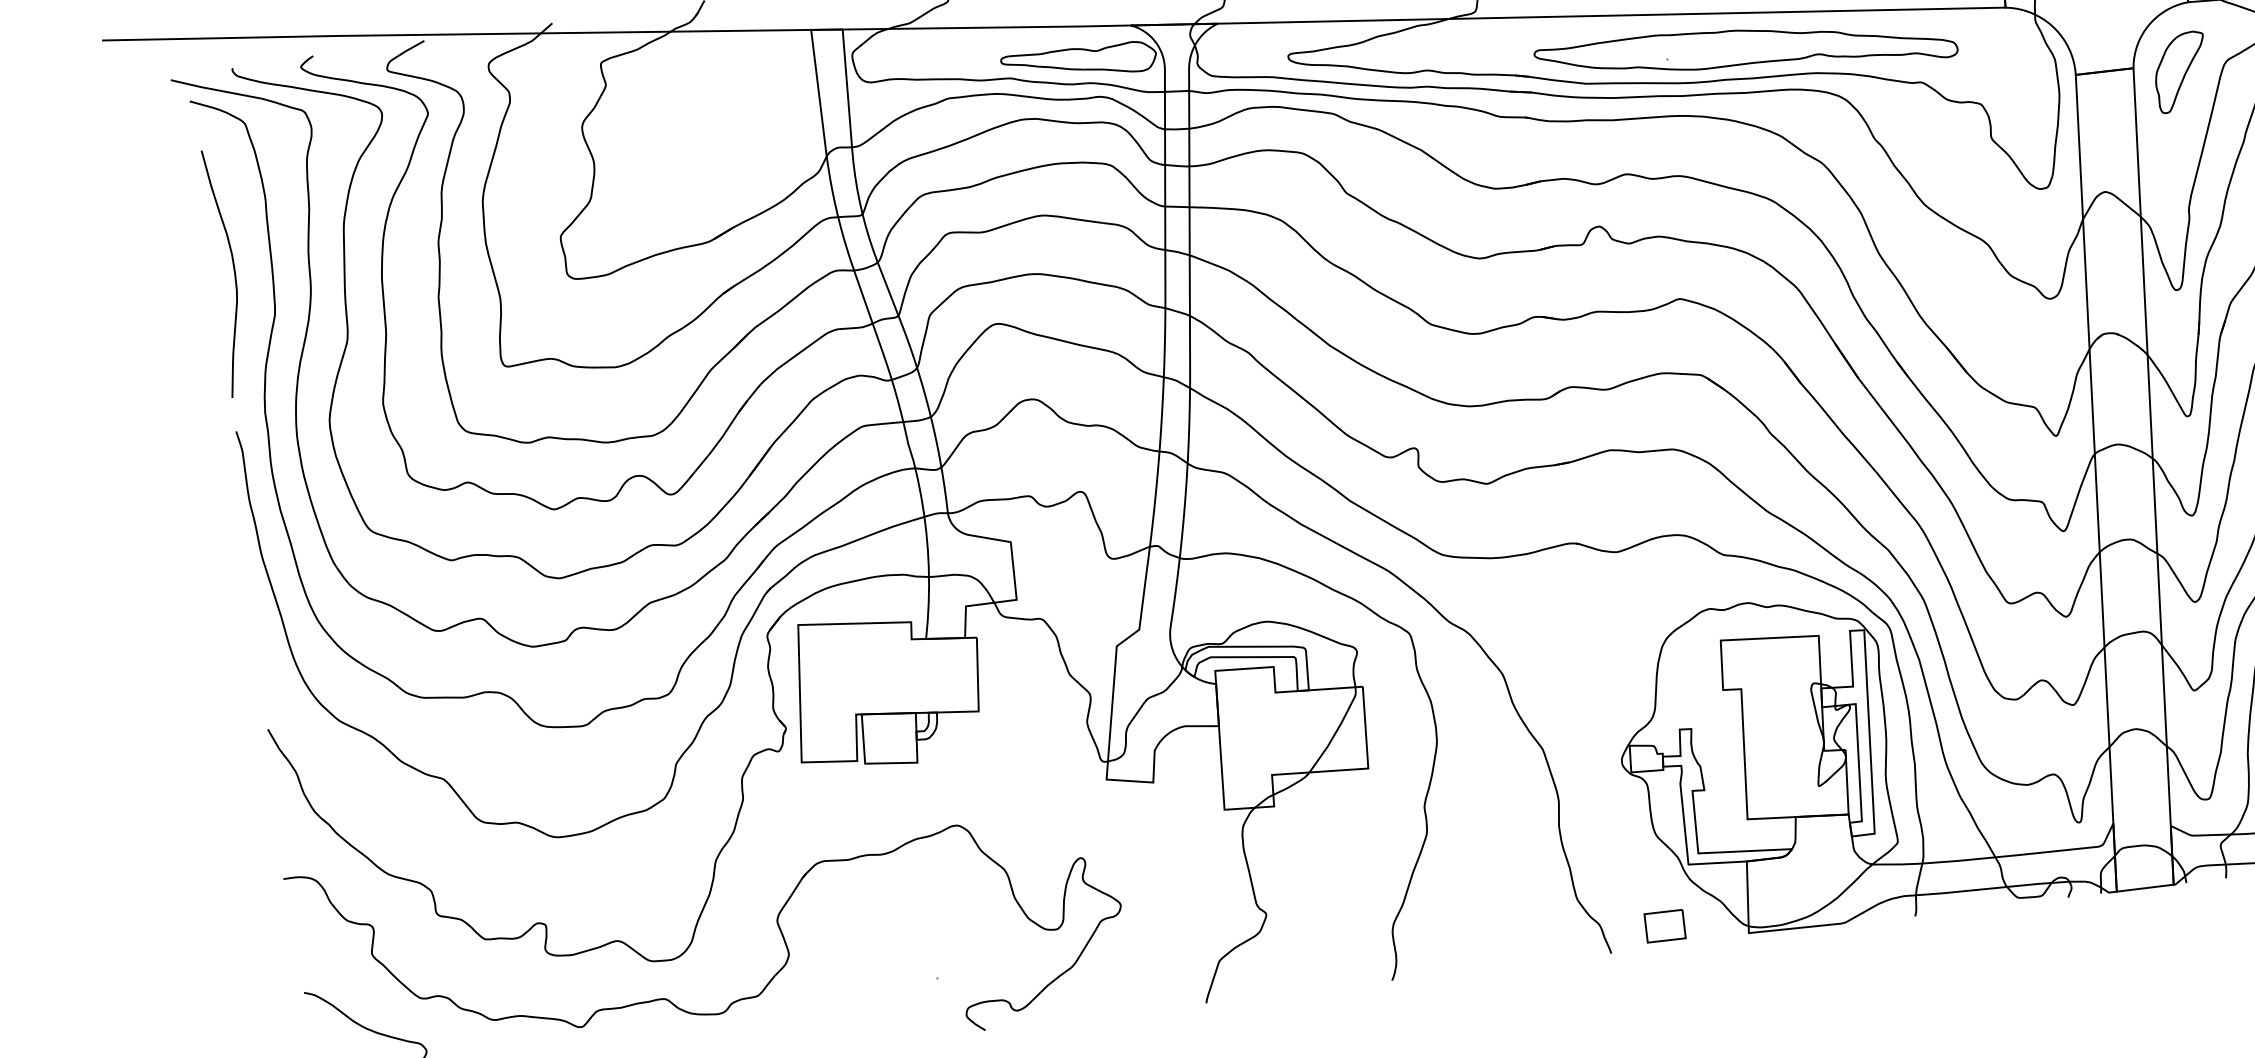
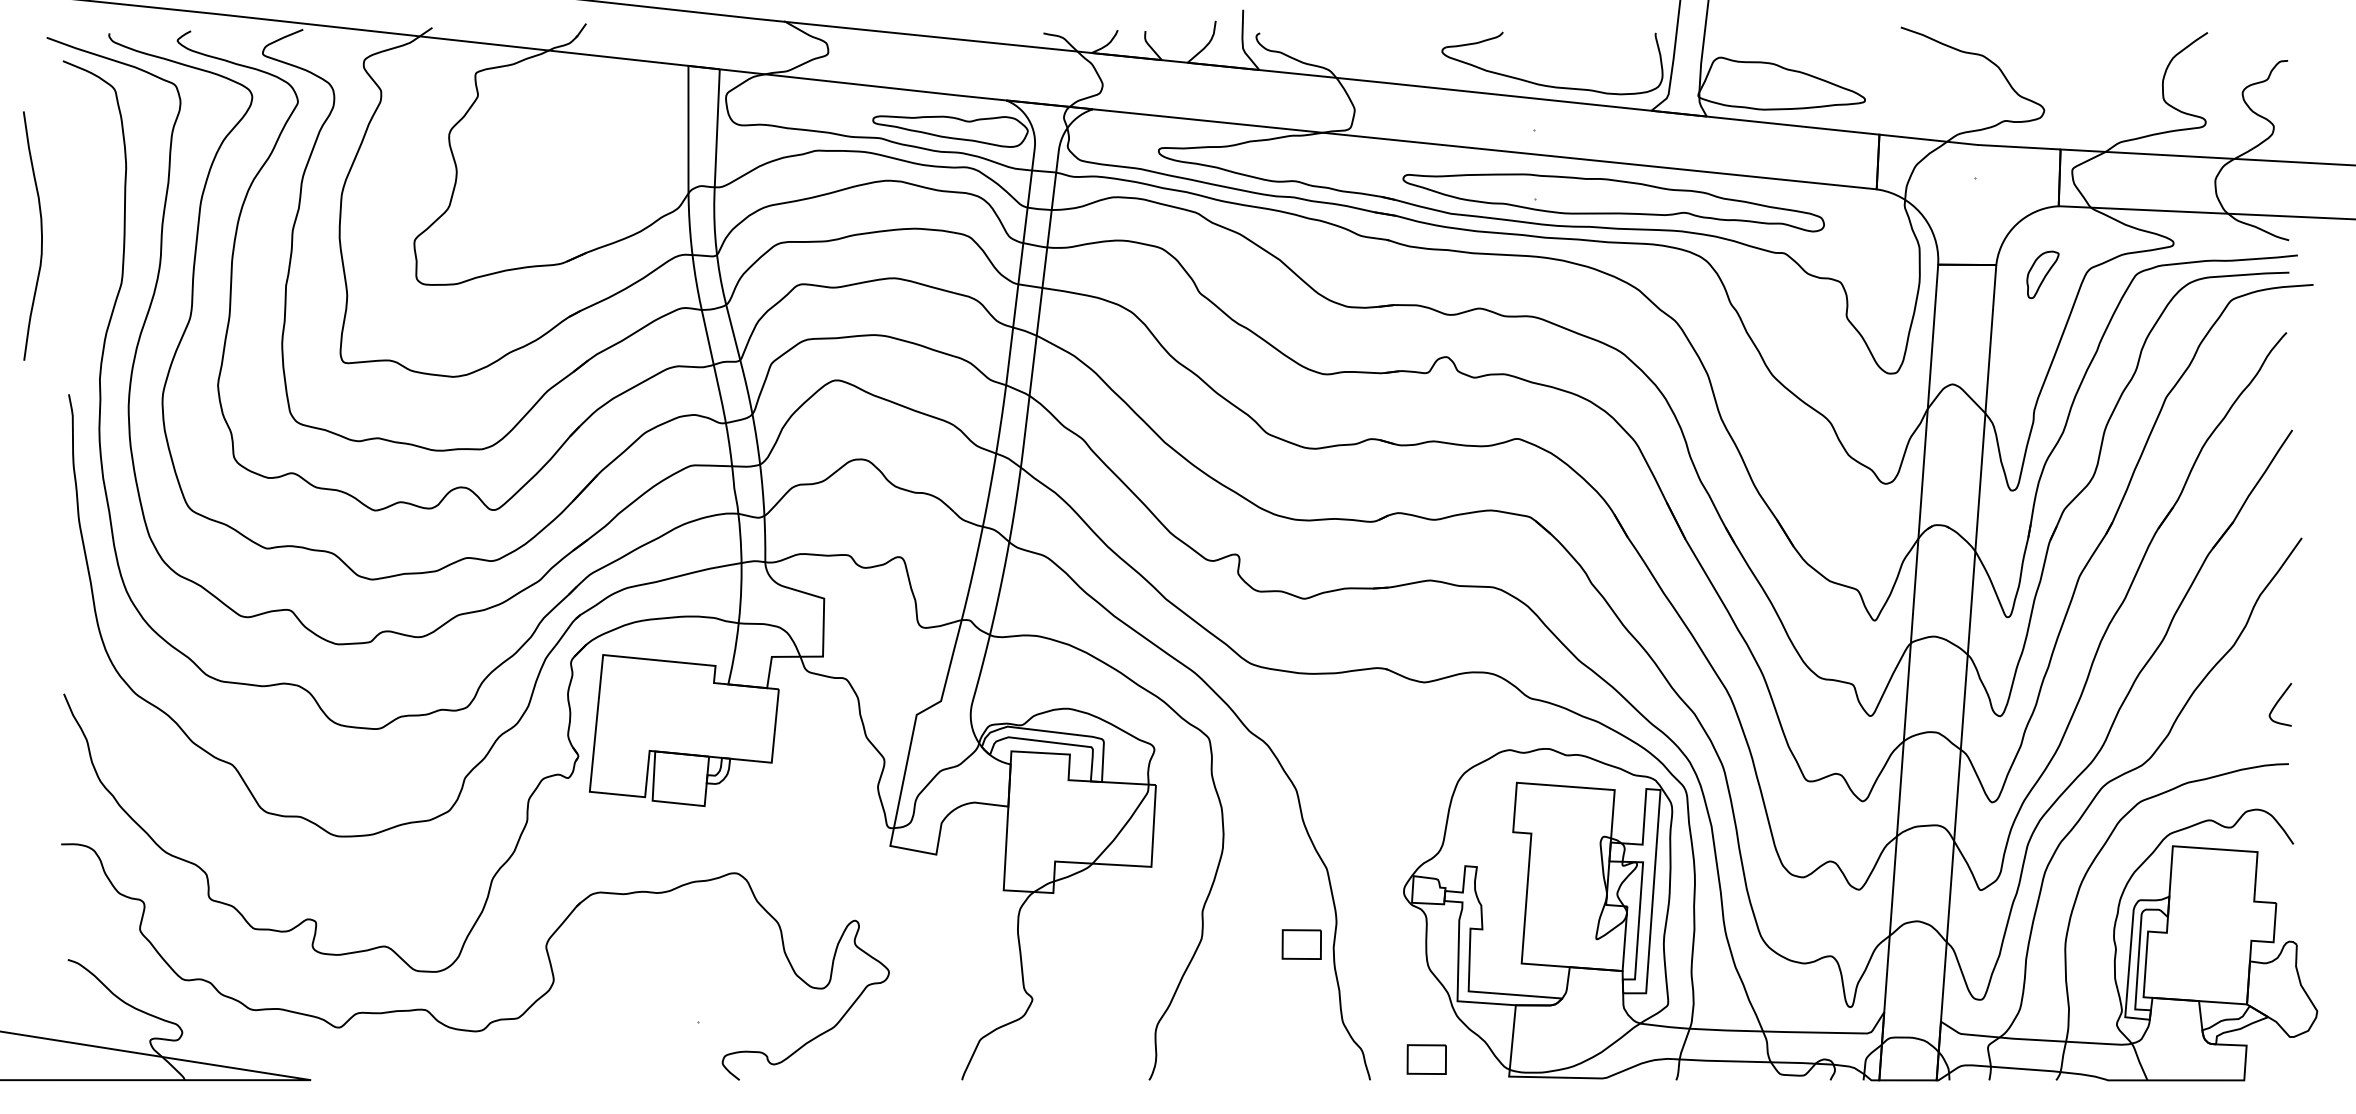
part: (2180, 71) -> (2042, 274), size x0.6
curve: (232, 267) -> (40, 231), moved
part: (1526, 827) -> (1301, 944), added

